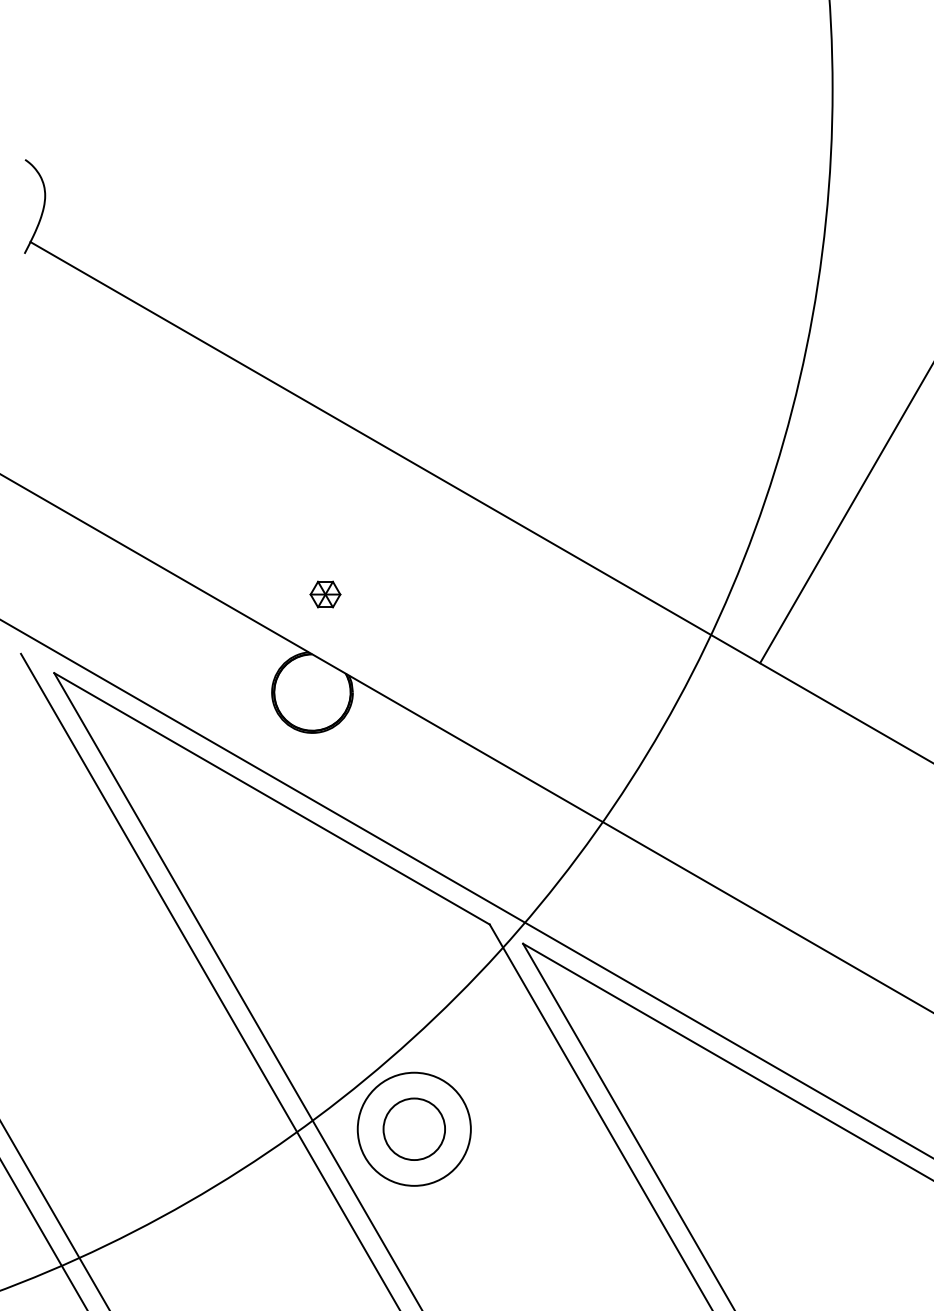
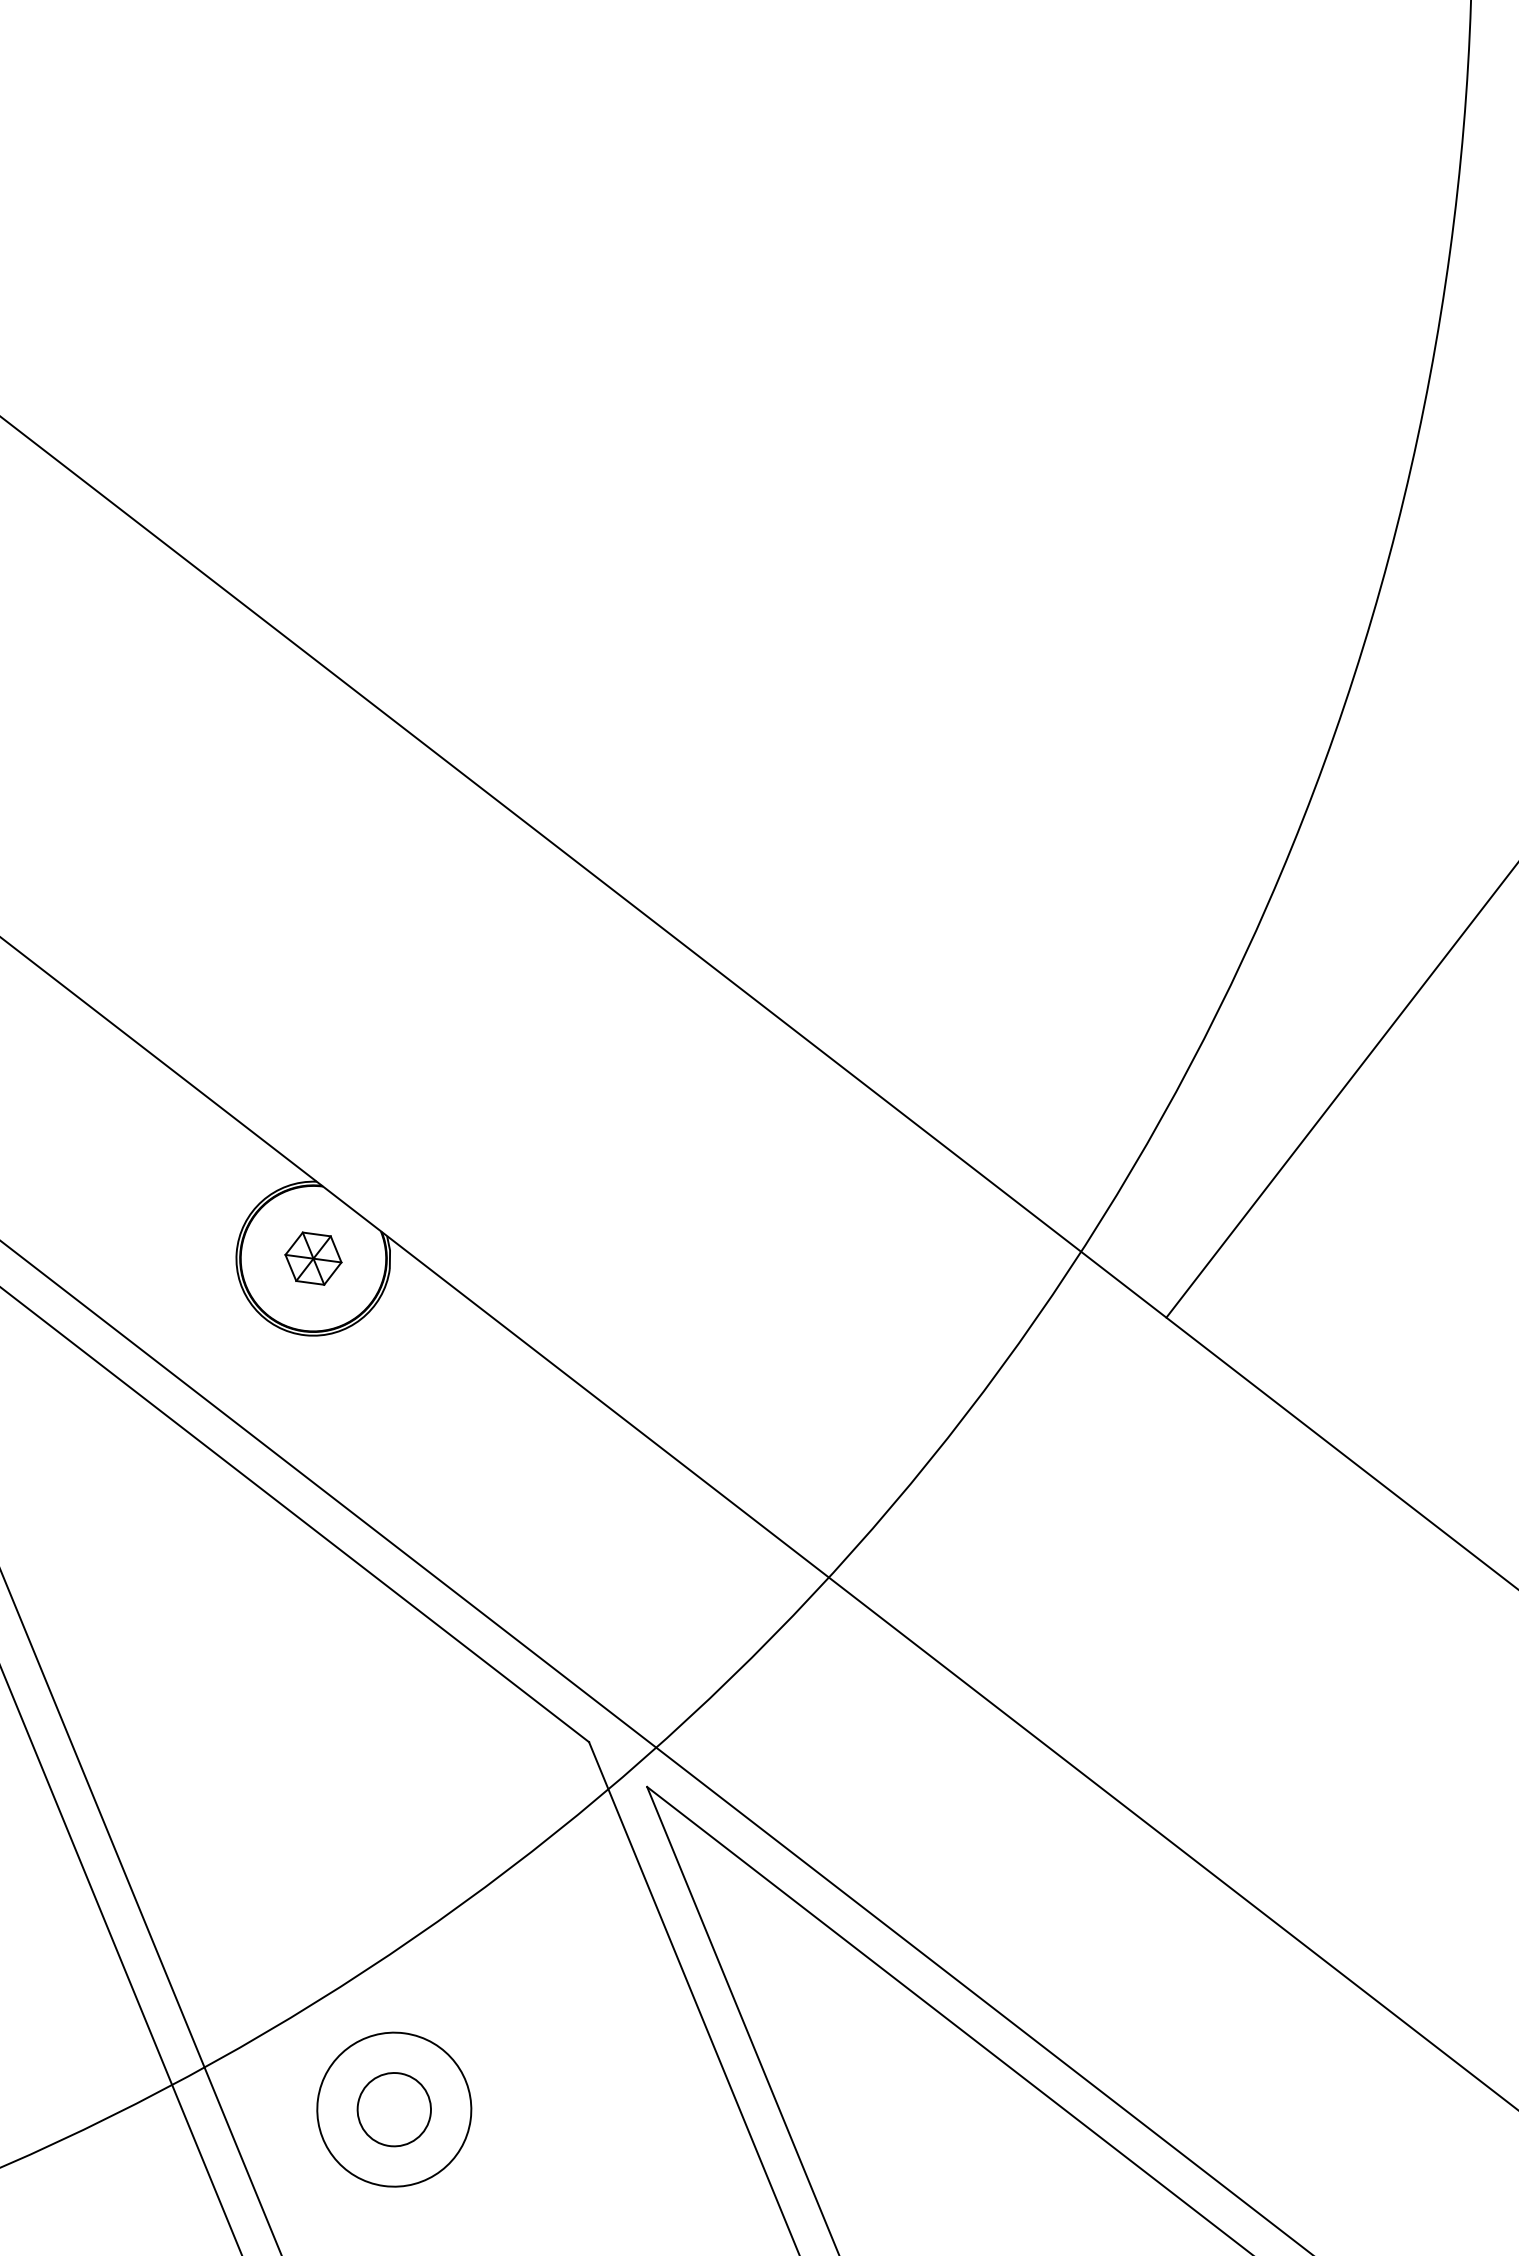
part: (325, 594) -> (313, 1258), moved
circle: (413, 1128) -> (392, 2107), size x0.71
circle: (414, 1129) -> (394, 2110), size x0.62

